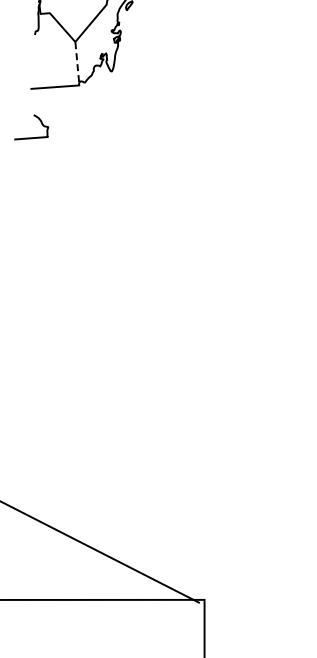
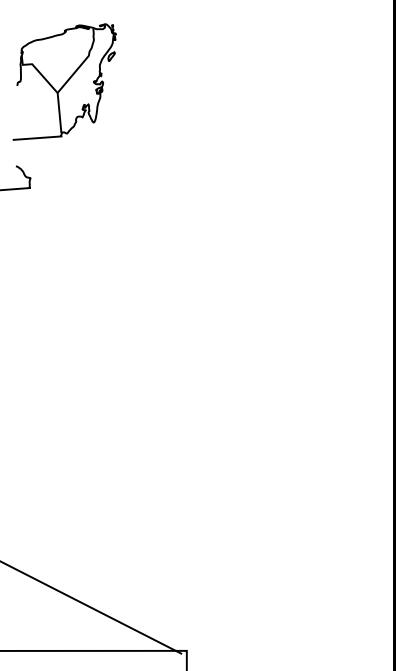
line: (77, 62) -> (59, 113), dashed -> solid

